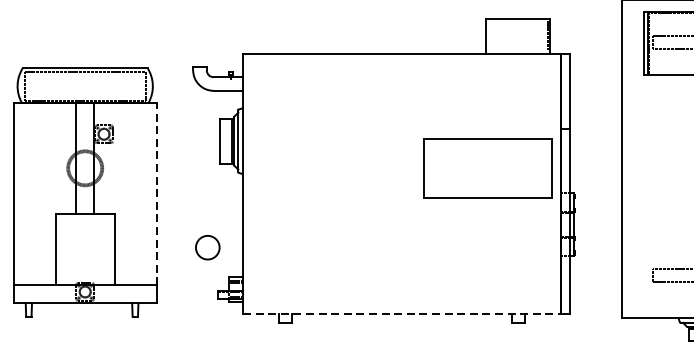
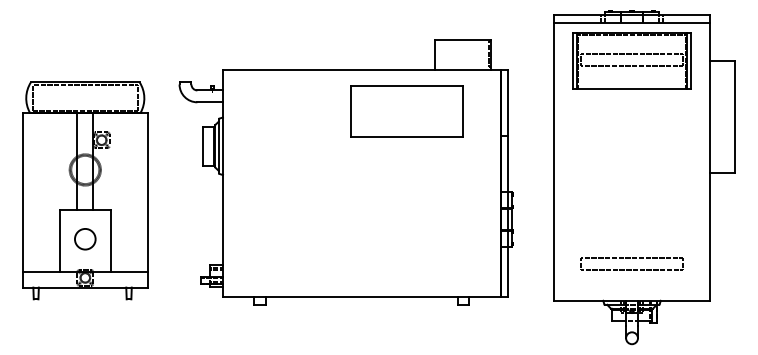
part: (487, 168) -> (406, 111), moved
line: (156, 194) -> (147, 192), dashed -> solid
circle: (208, 247) -> (85, 239), moved
line: (401, 313) -> (361, 296), dashed -> solid

